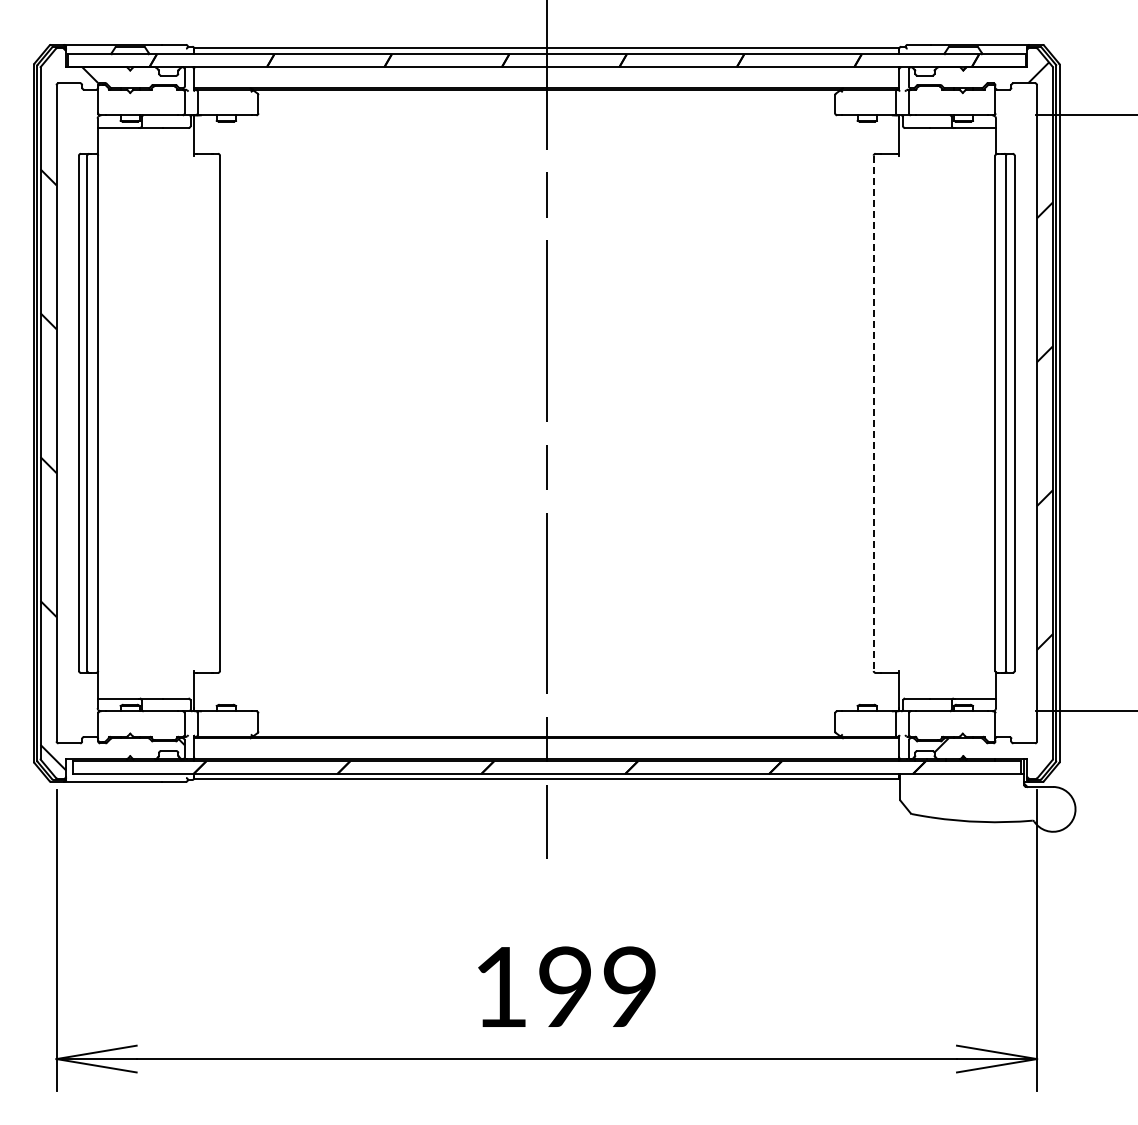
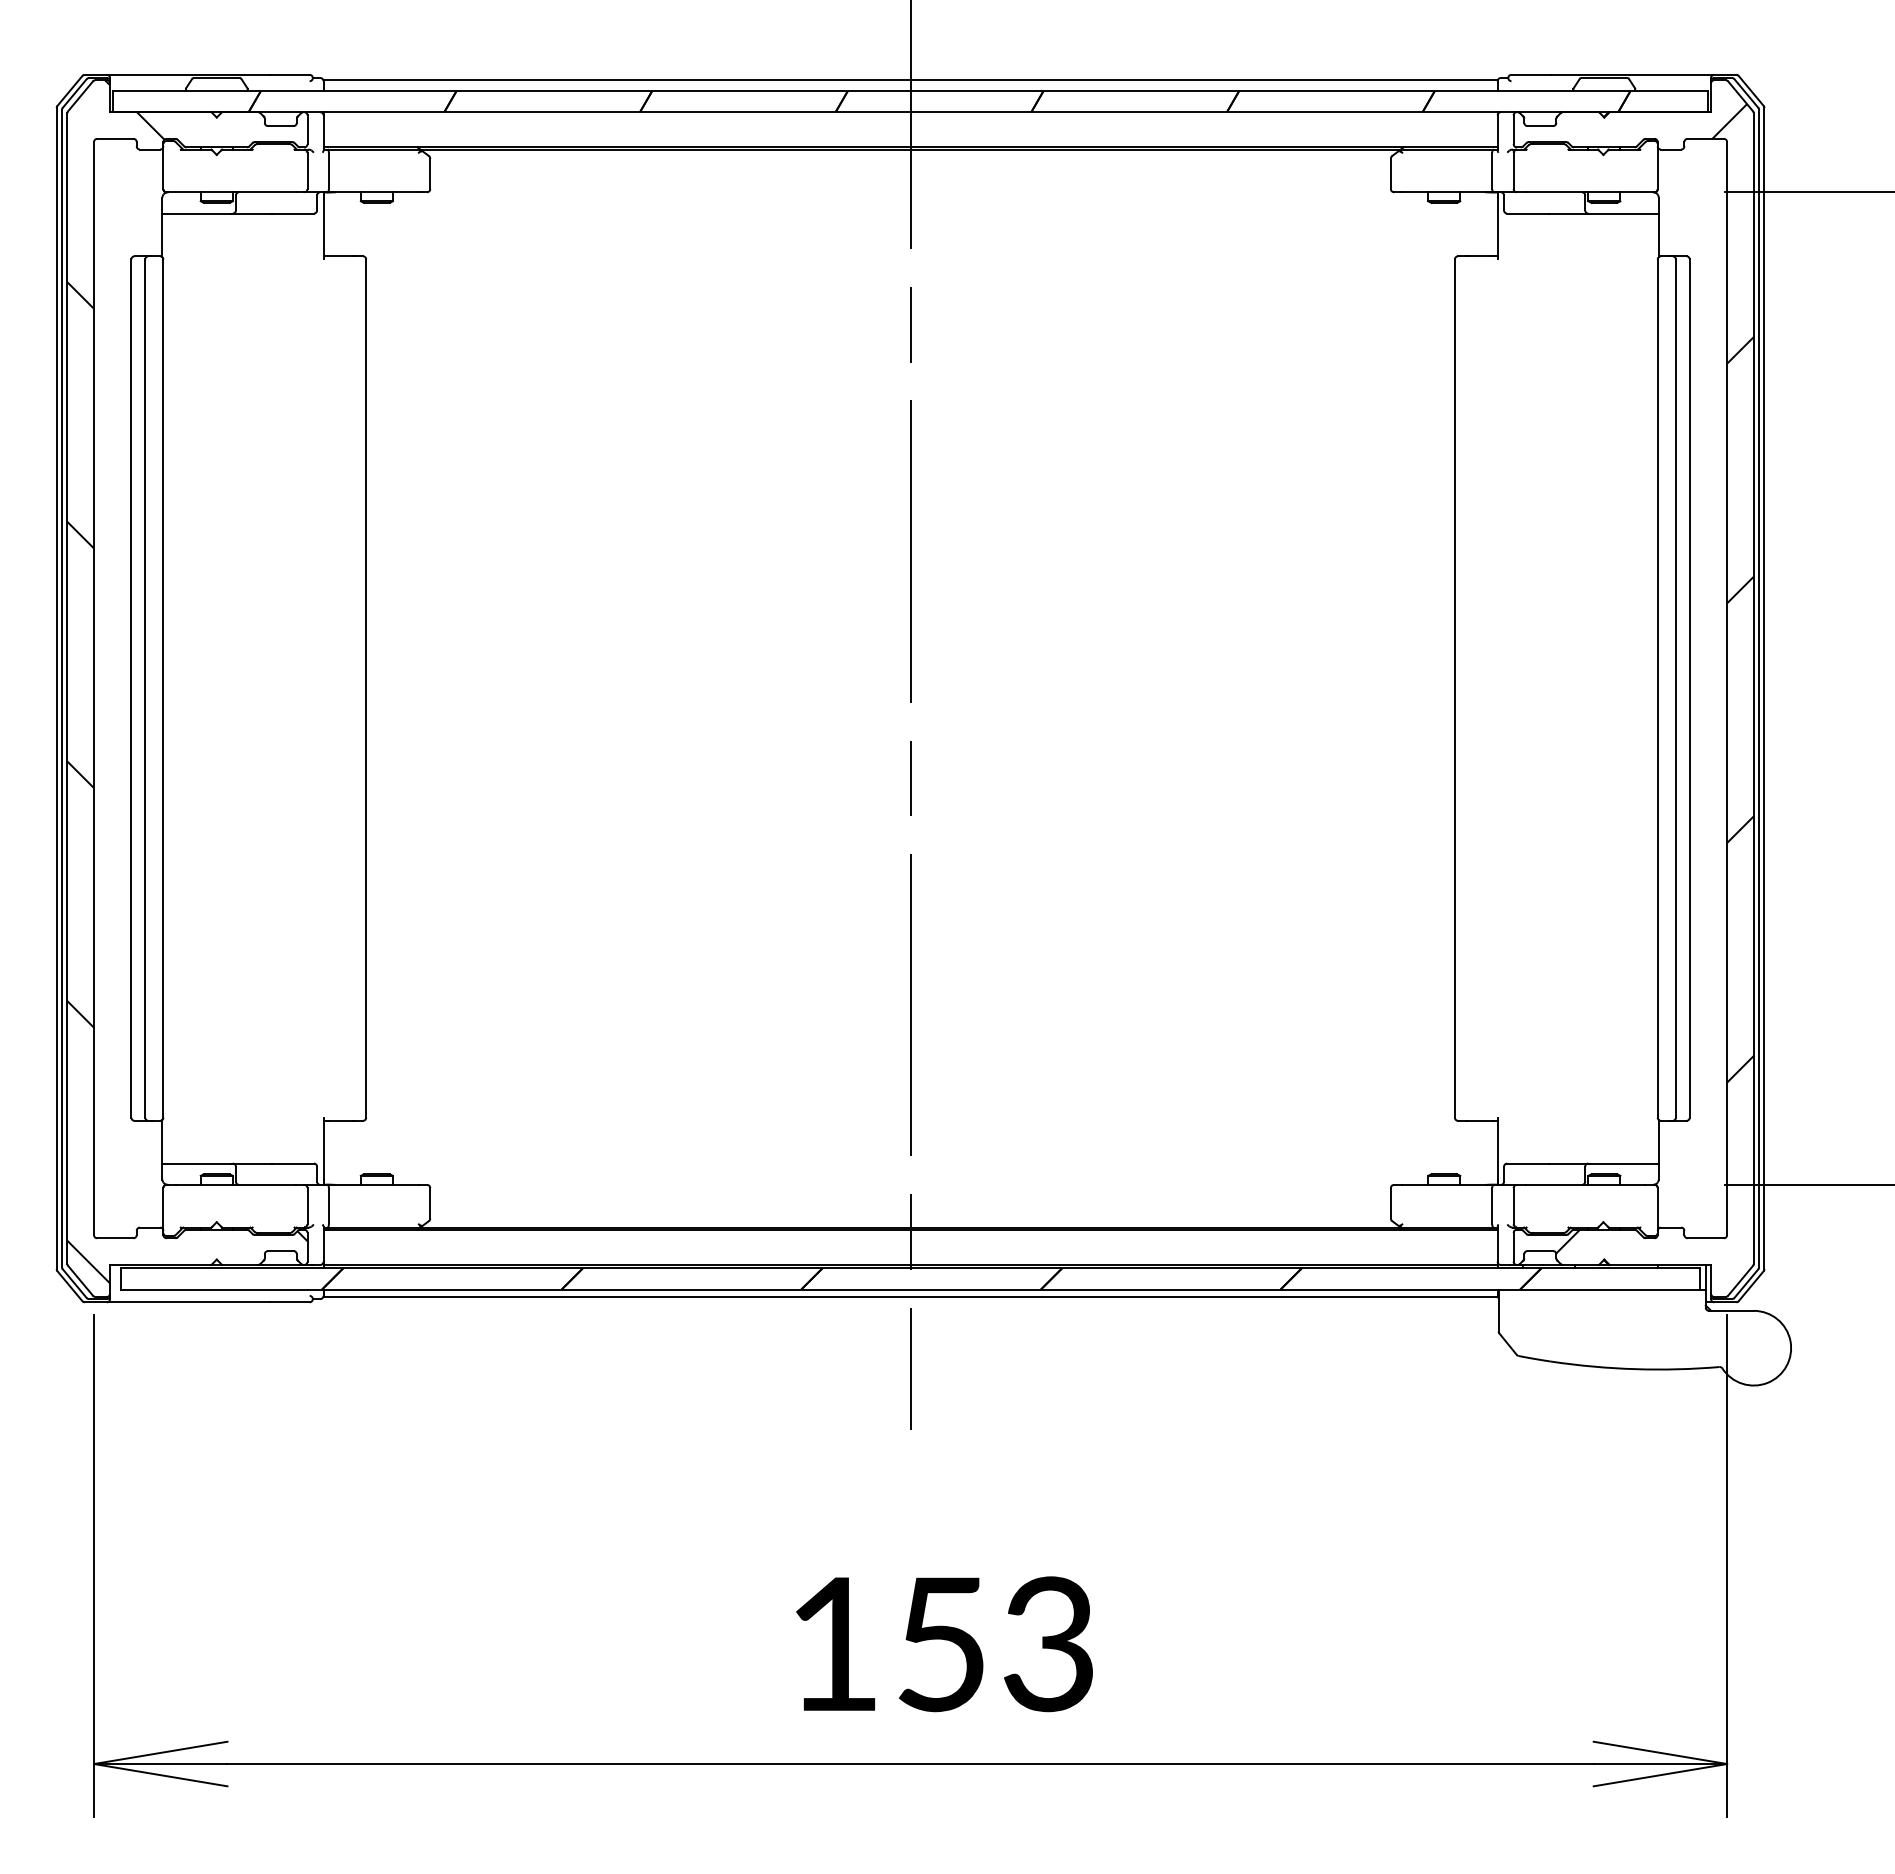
line: (873, 413) -> (1454, 688), dashed -> solid
text: (597, 986) -> (994, 1643), 199 -> 153

